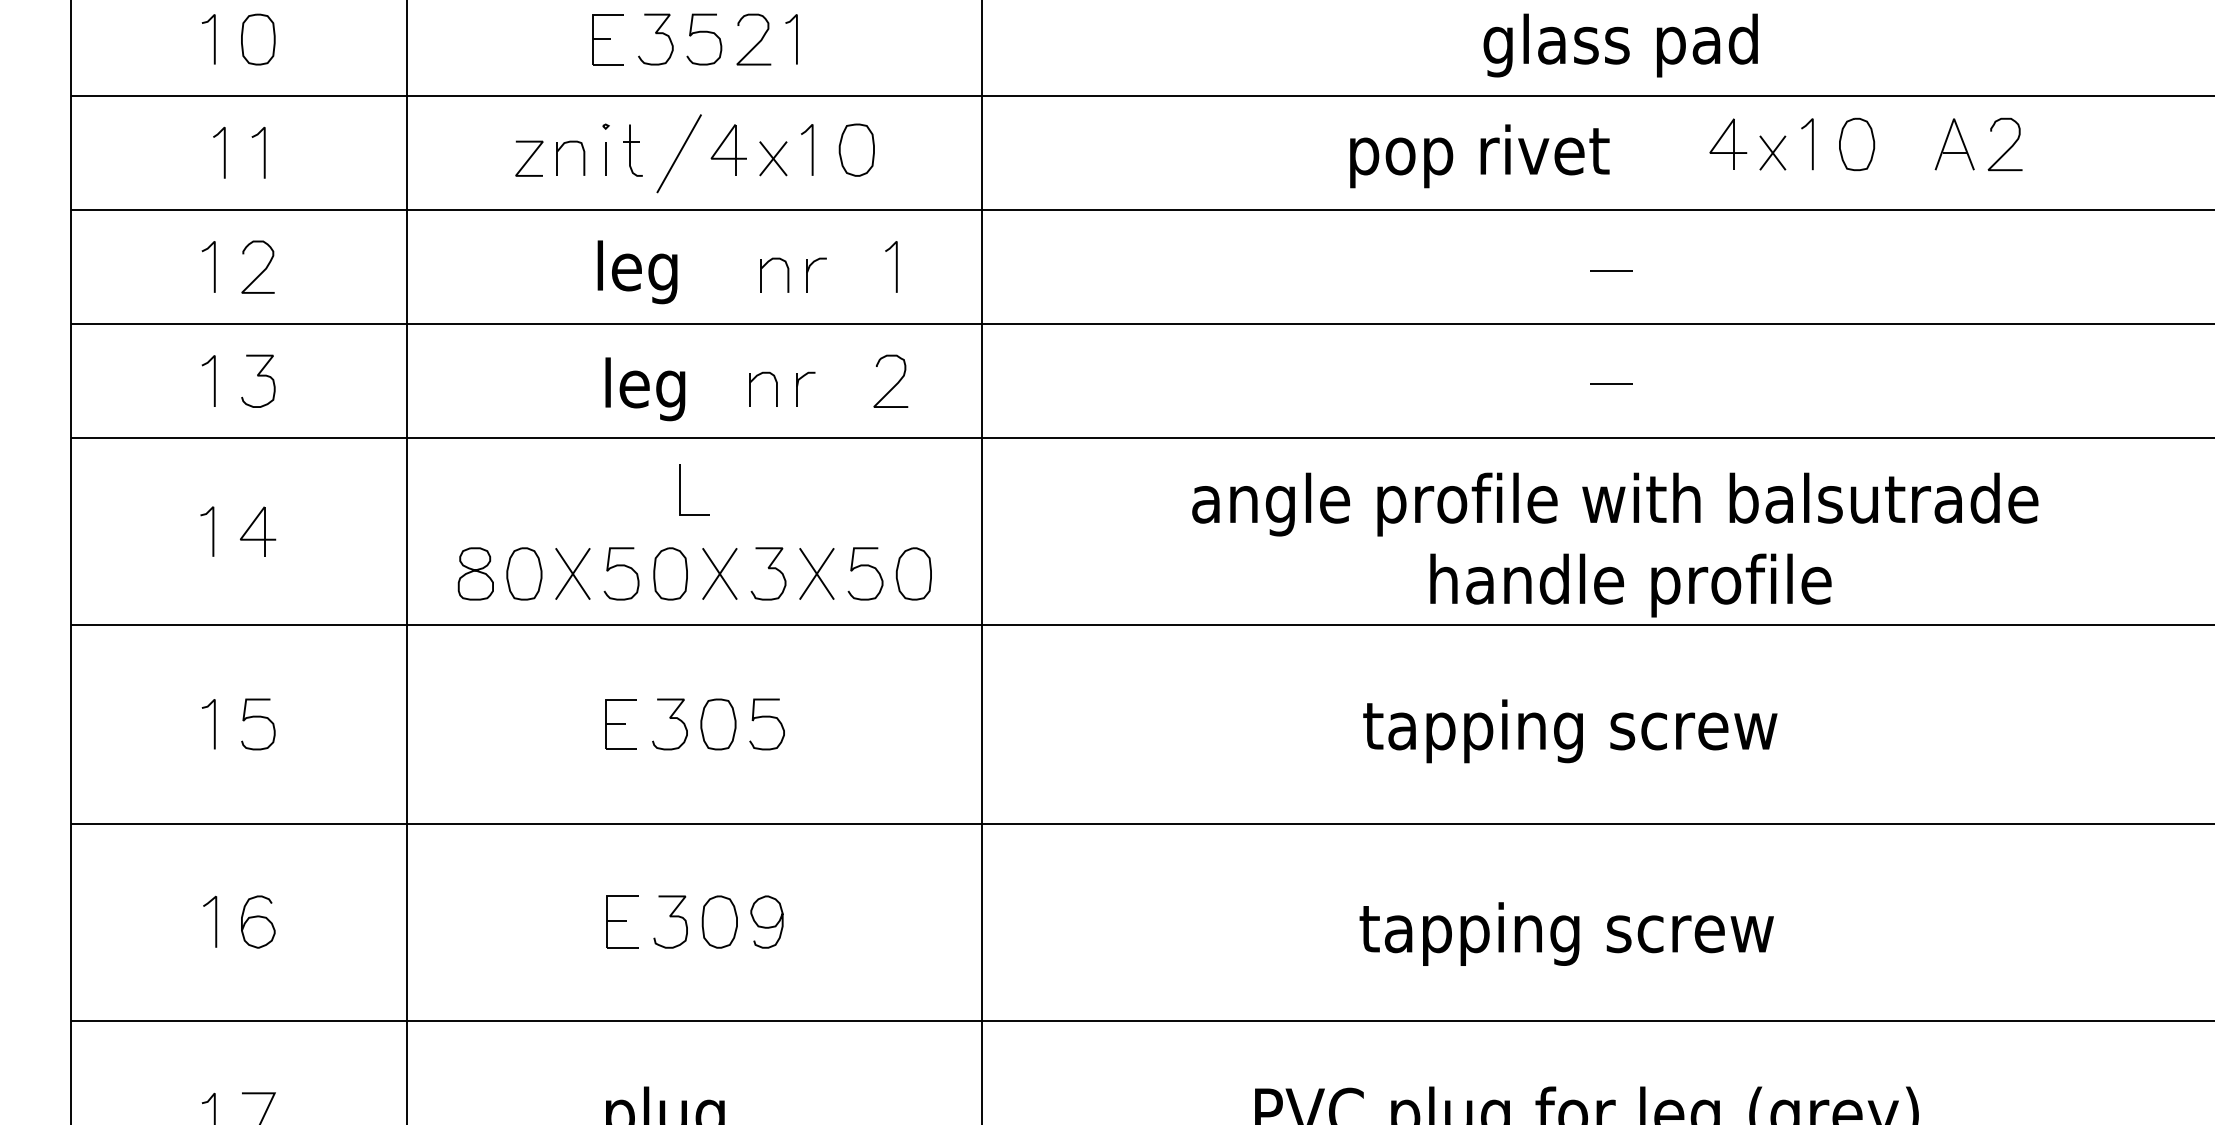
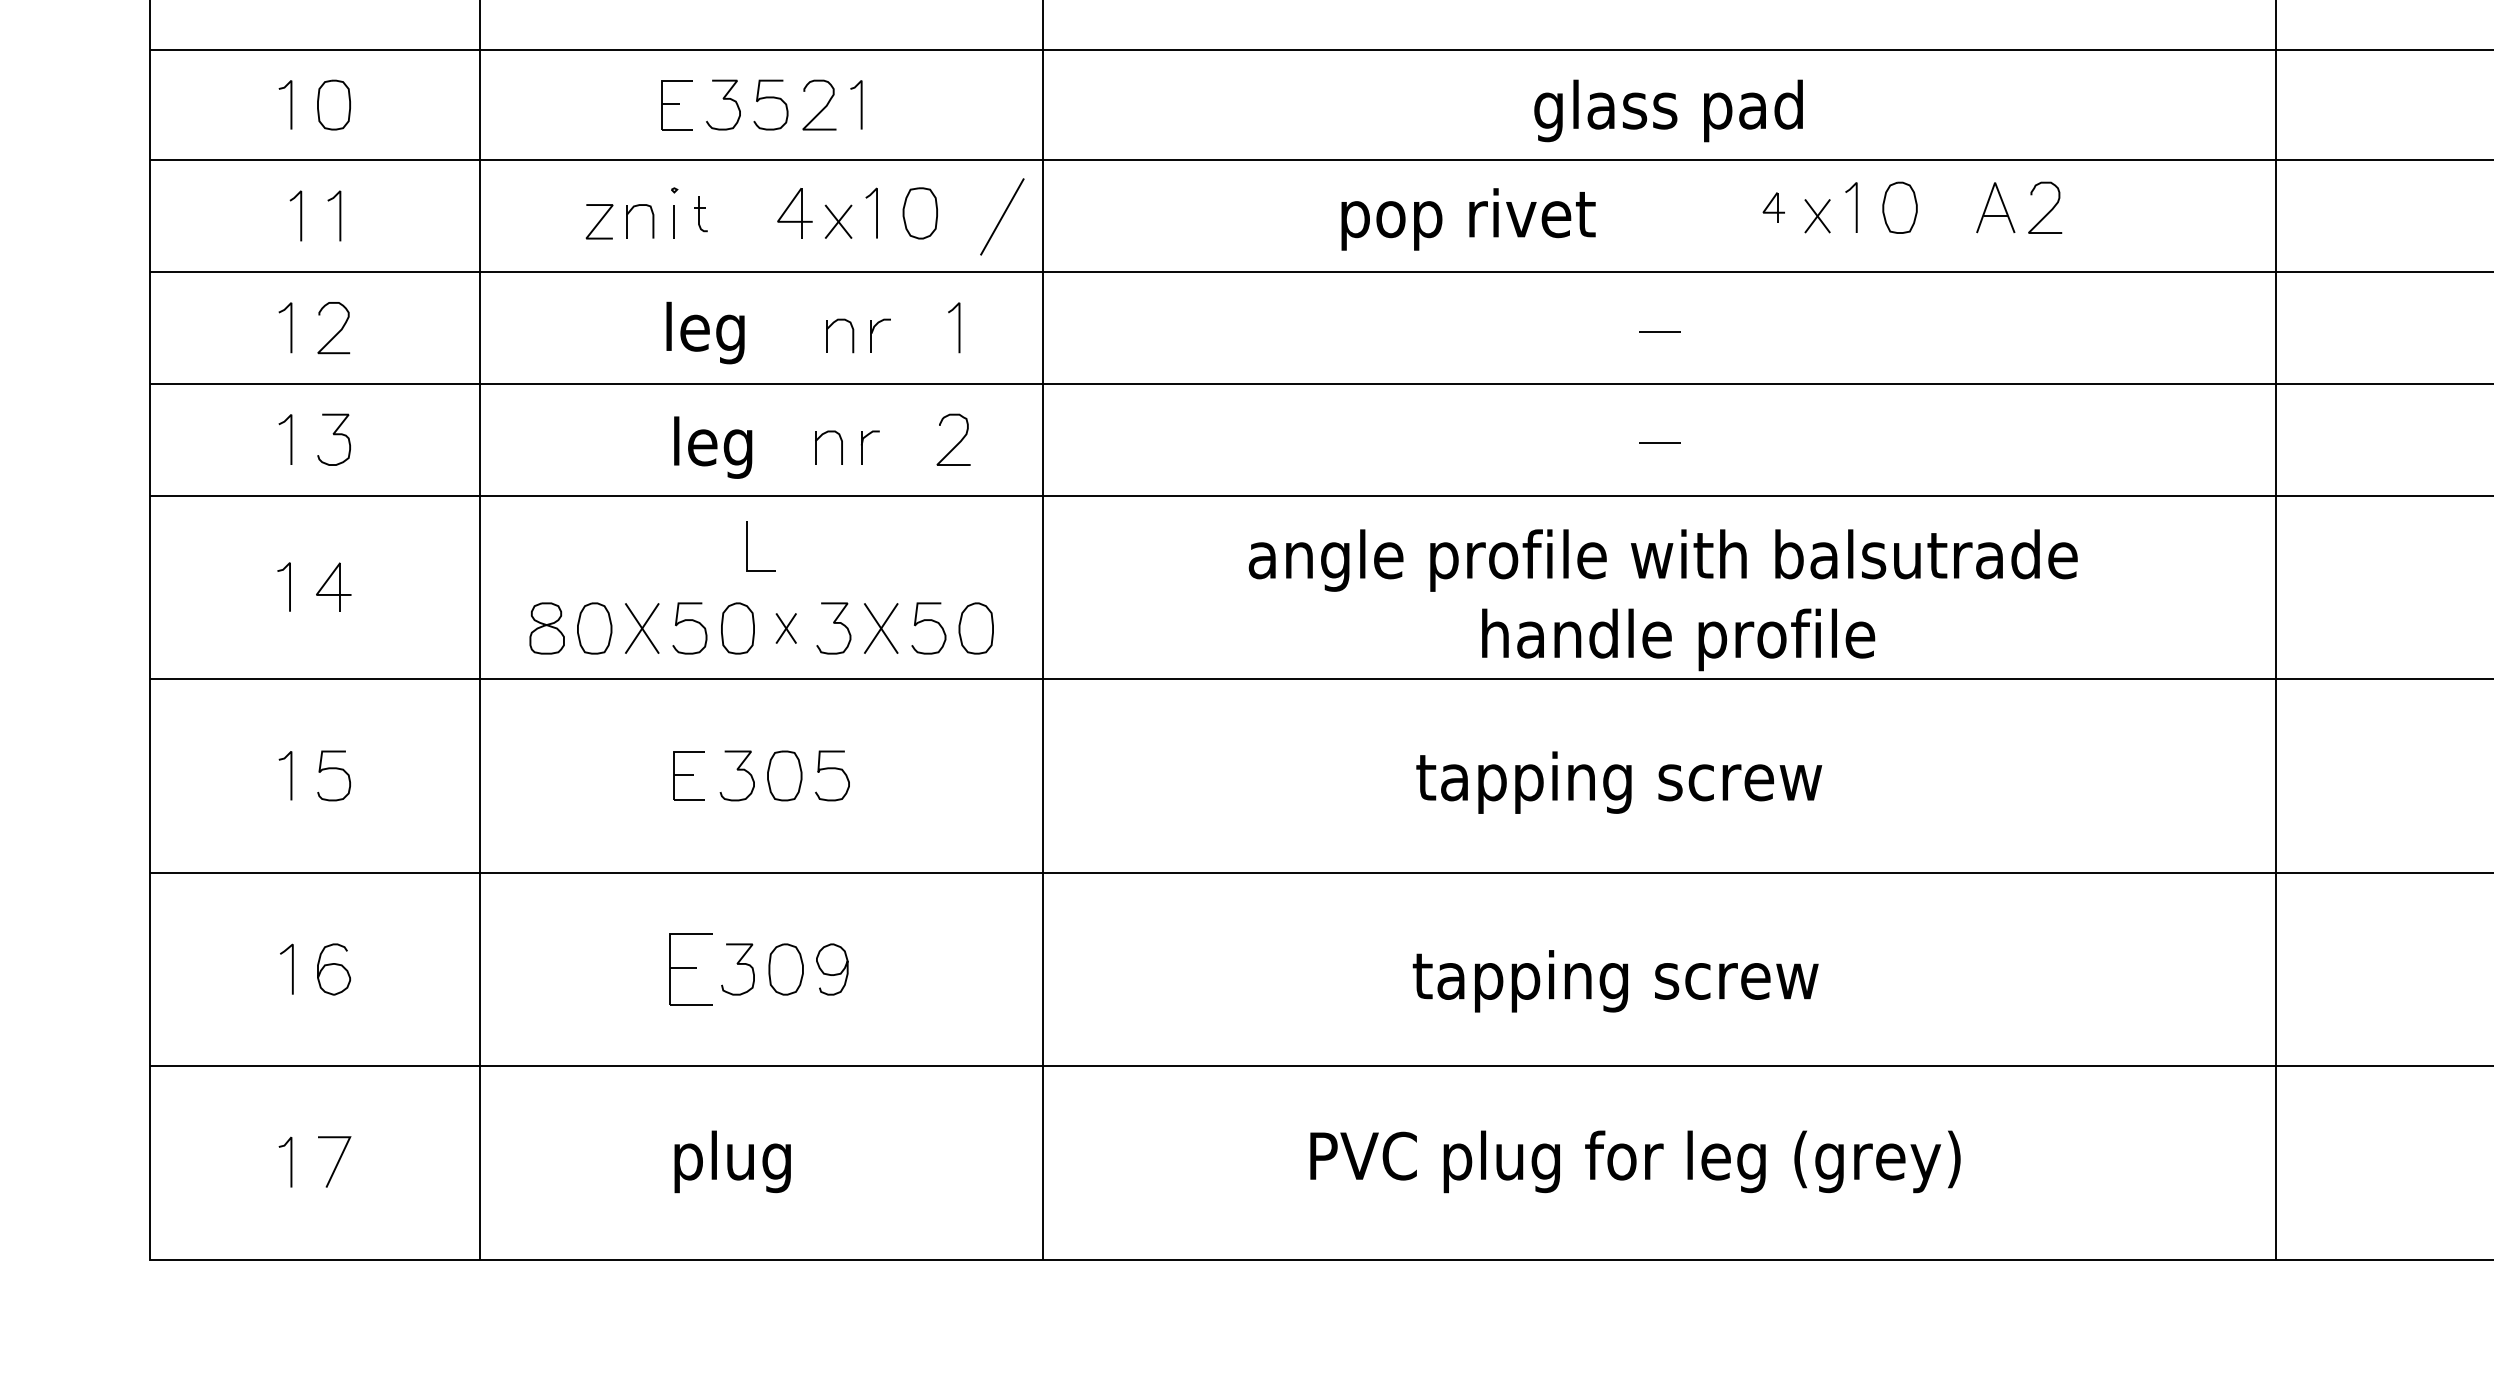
part: (1727, 144) -> (1773, 207), size x0.6
part: (632, 150) -> (700, 213), size x0.7
line: (679, 153) -> (1002, 216), moved
text: (1479, 156) -> (1468, 219), moved
part: (720, 573) -> (786, 628), size x0.6
part: (622, 922) -> (690, 969), size x1.4

